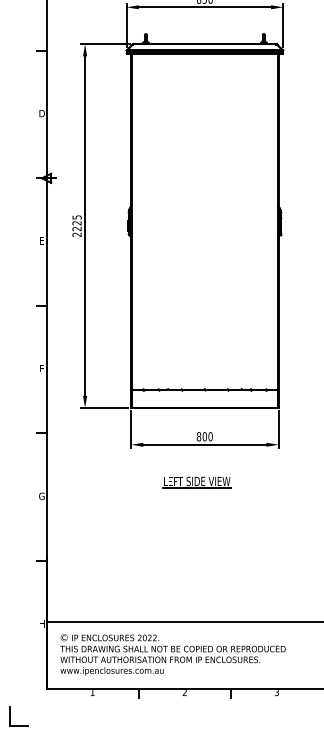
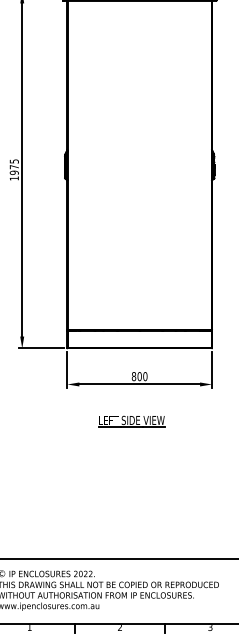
text: (76, 228) -> (13, 172), 2225 -> 1975

